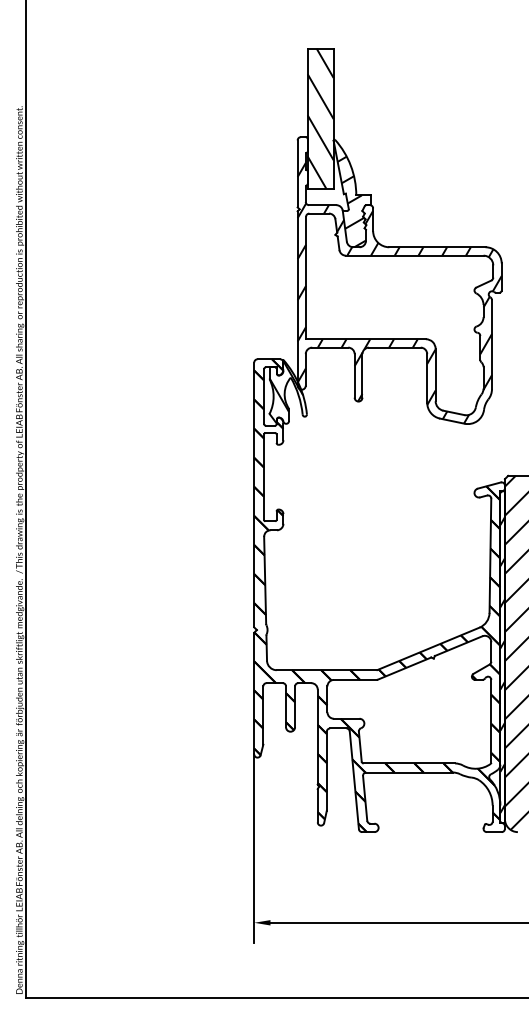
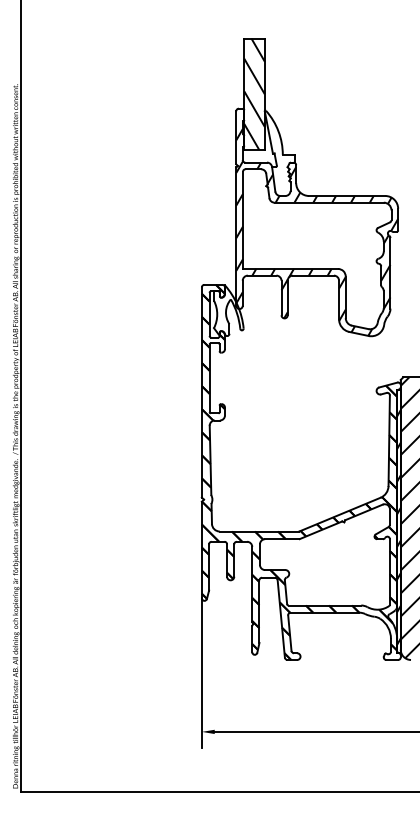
hatch: (349, 193) -> (277, 153), removed
hatch: (286, 386) -> (227, 306), removed

